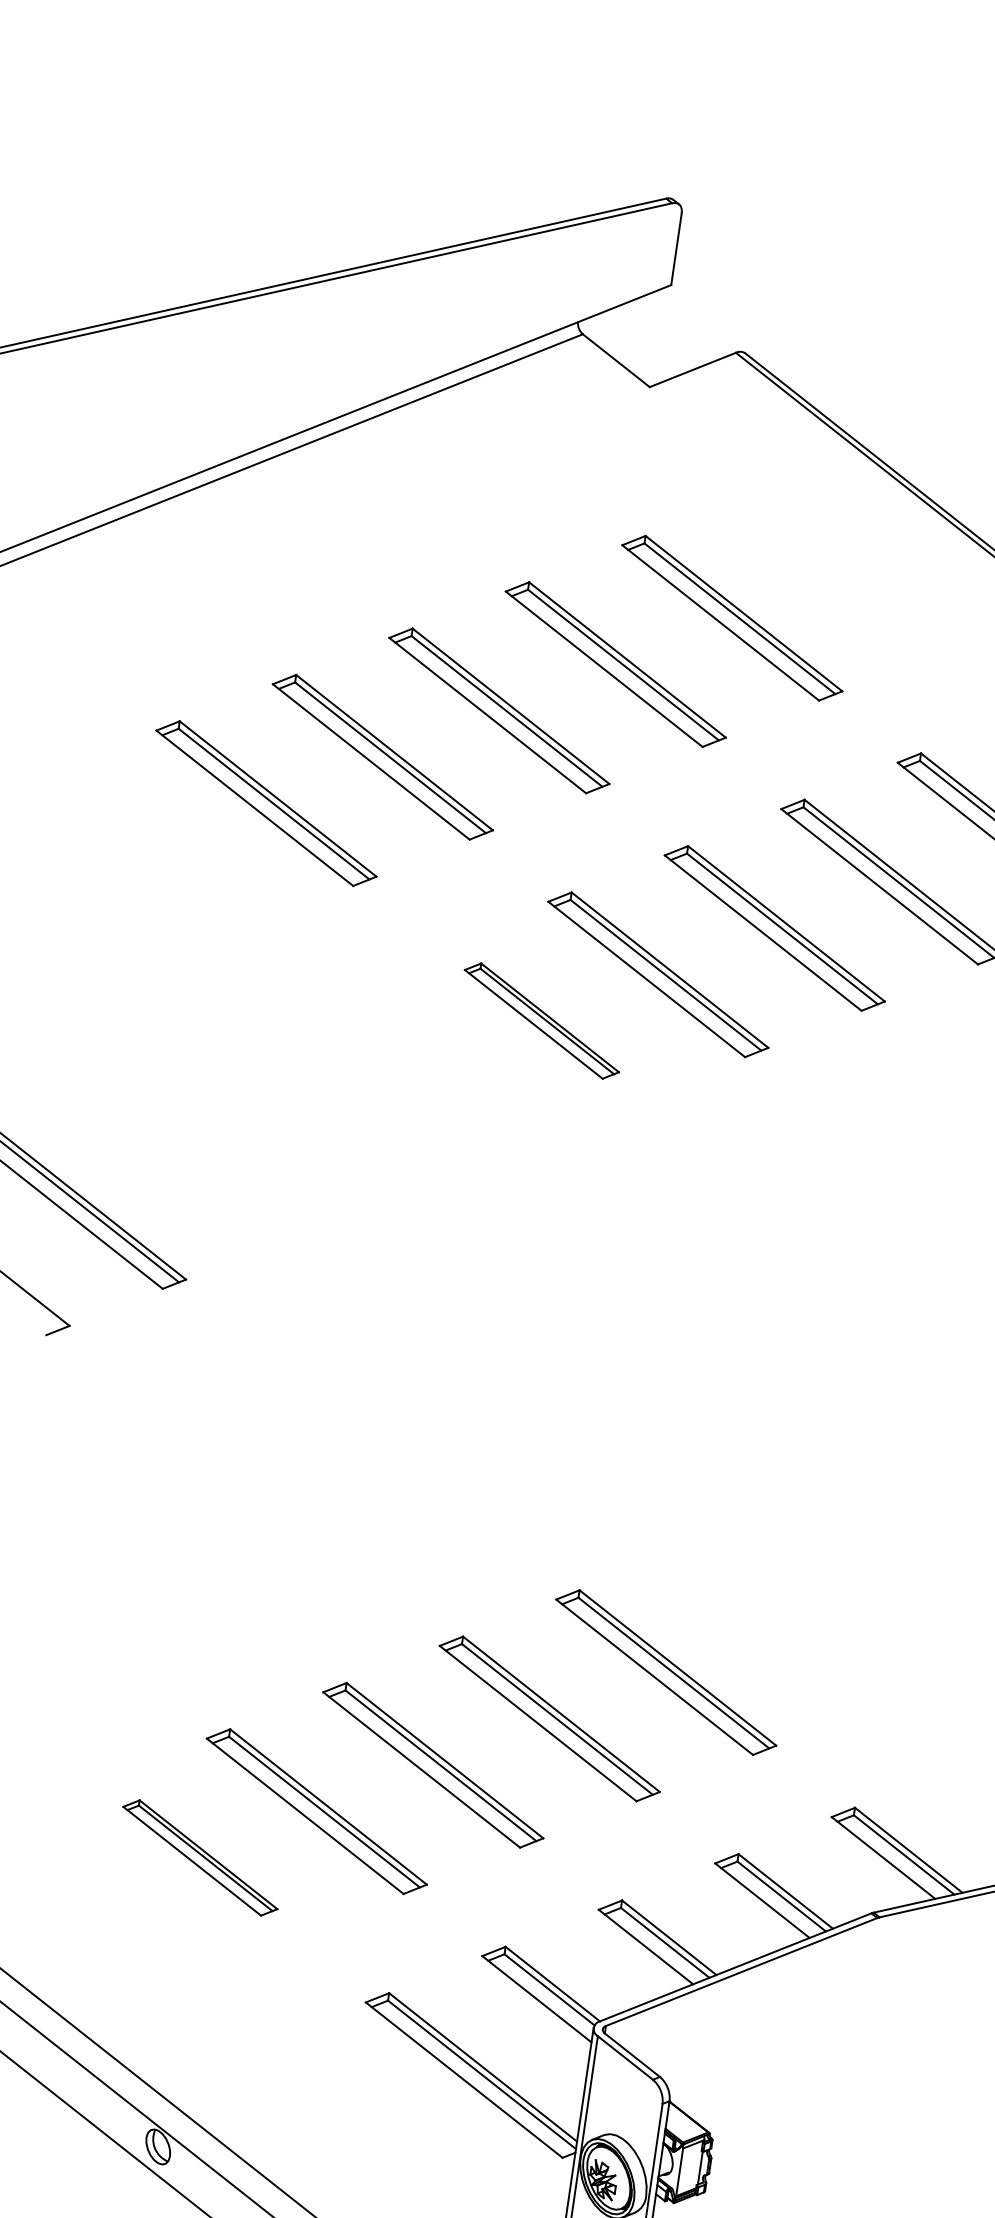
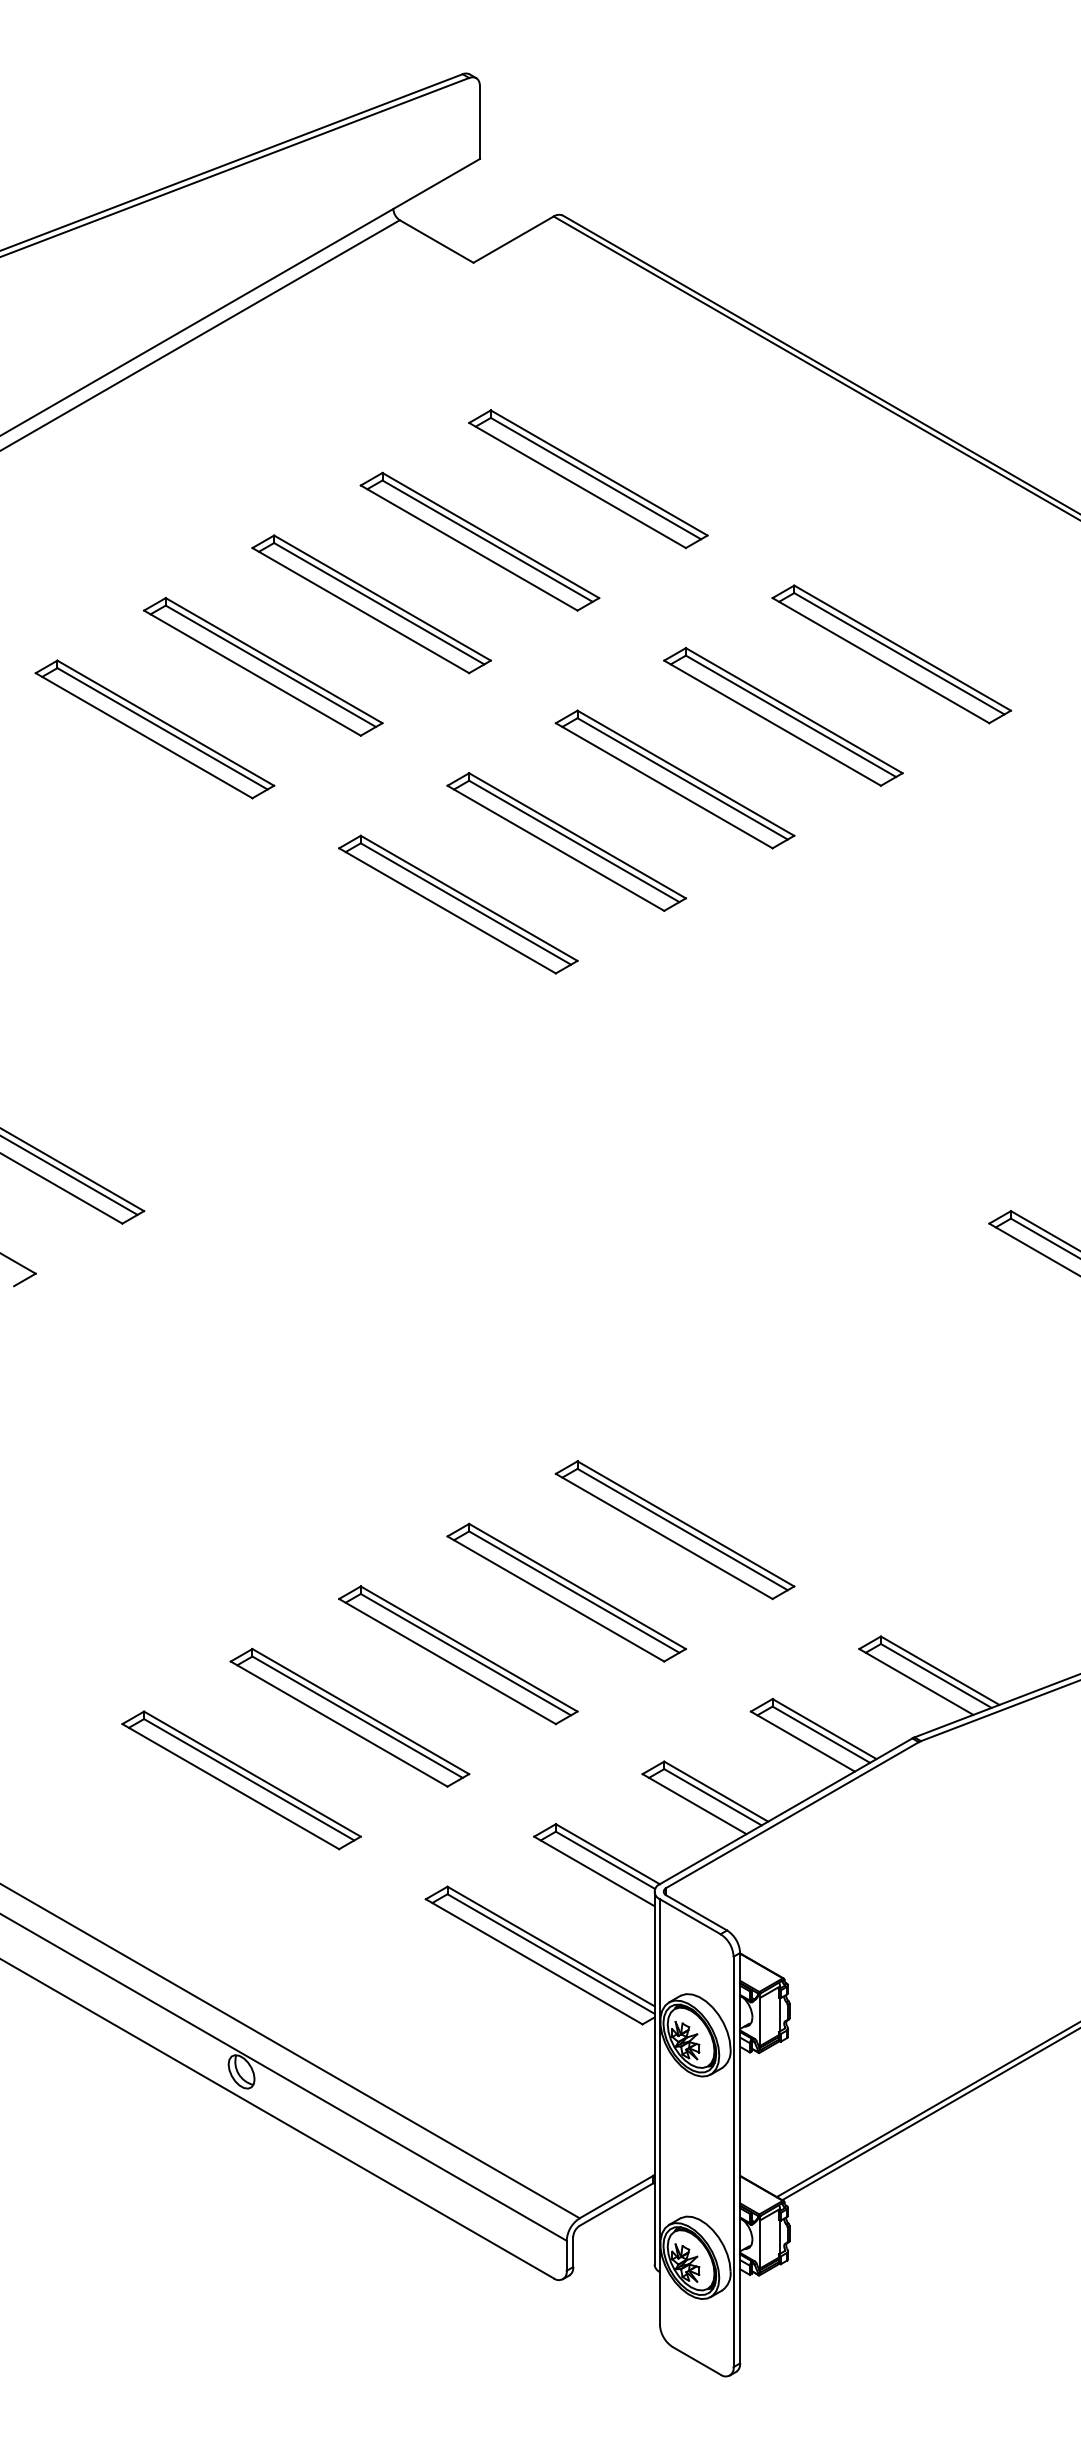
part: (542, 1021) -> (458, 904), size x1.43
part: (200, 1858) -> (241, 1780), size x1.43

